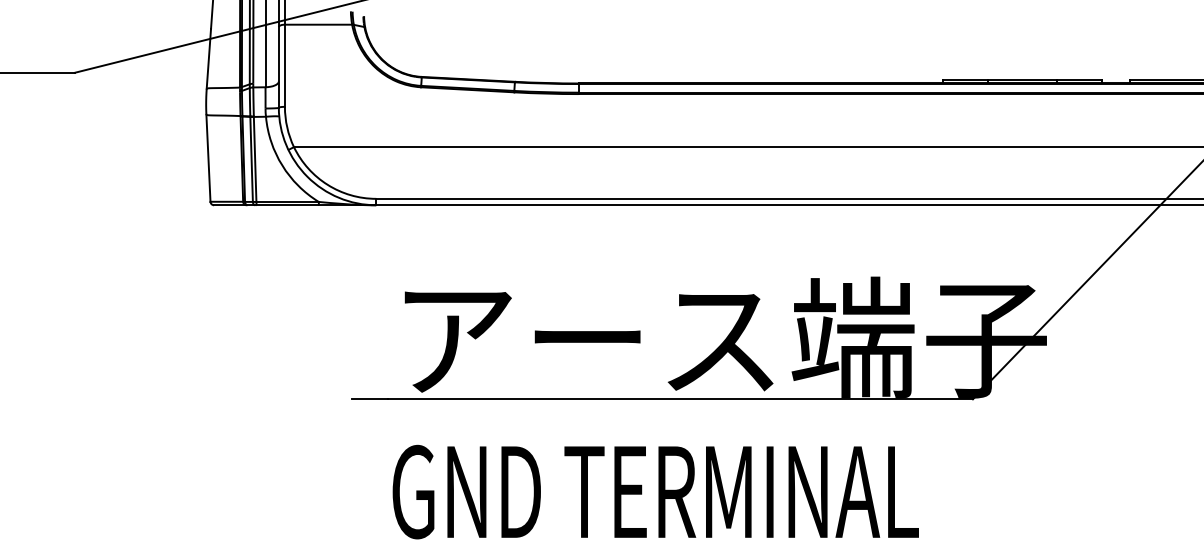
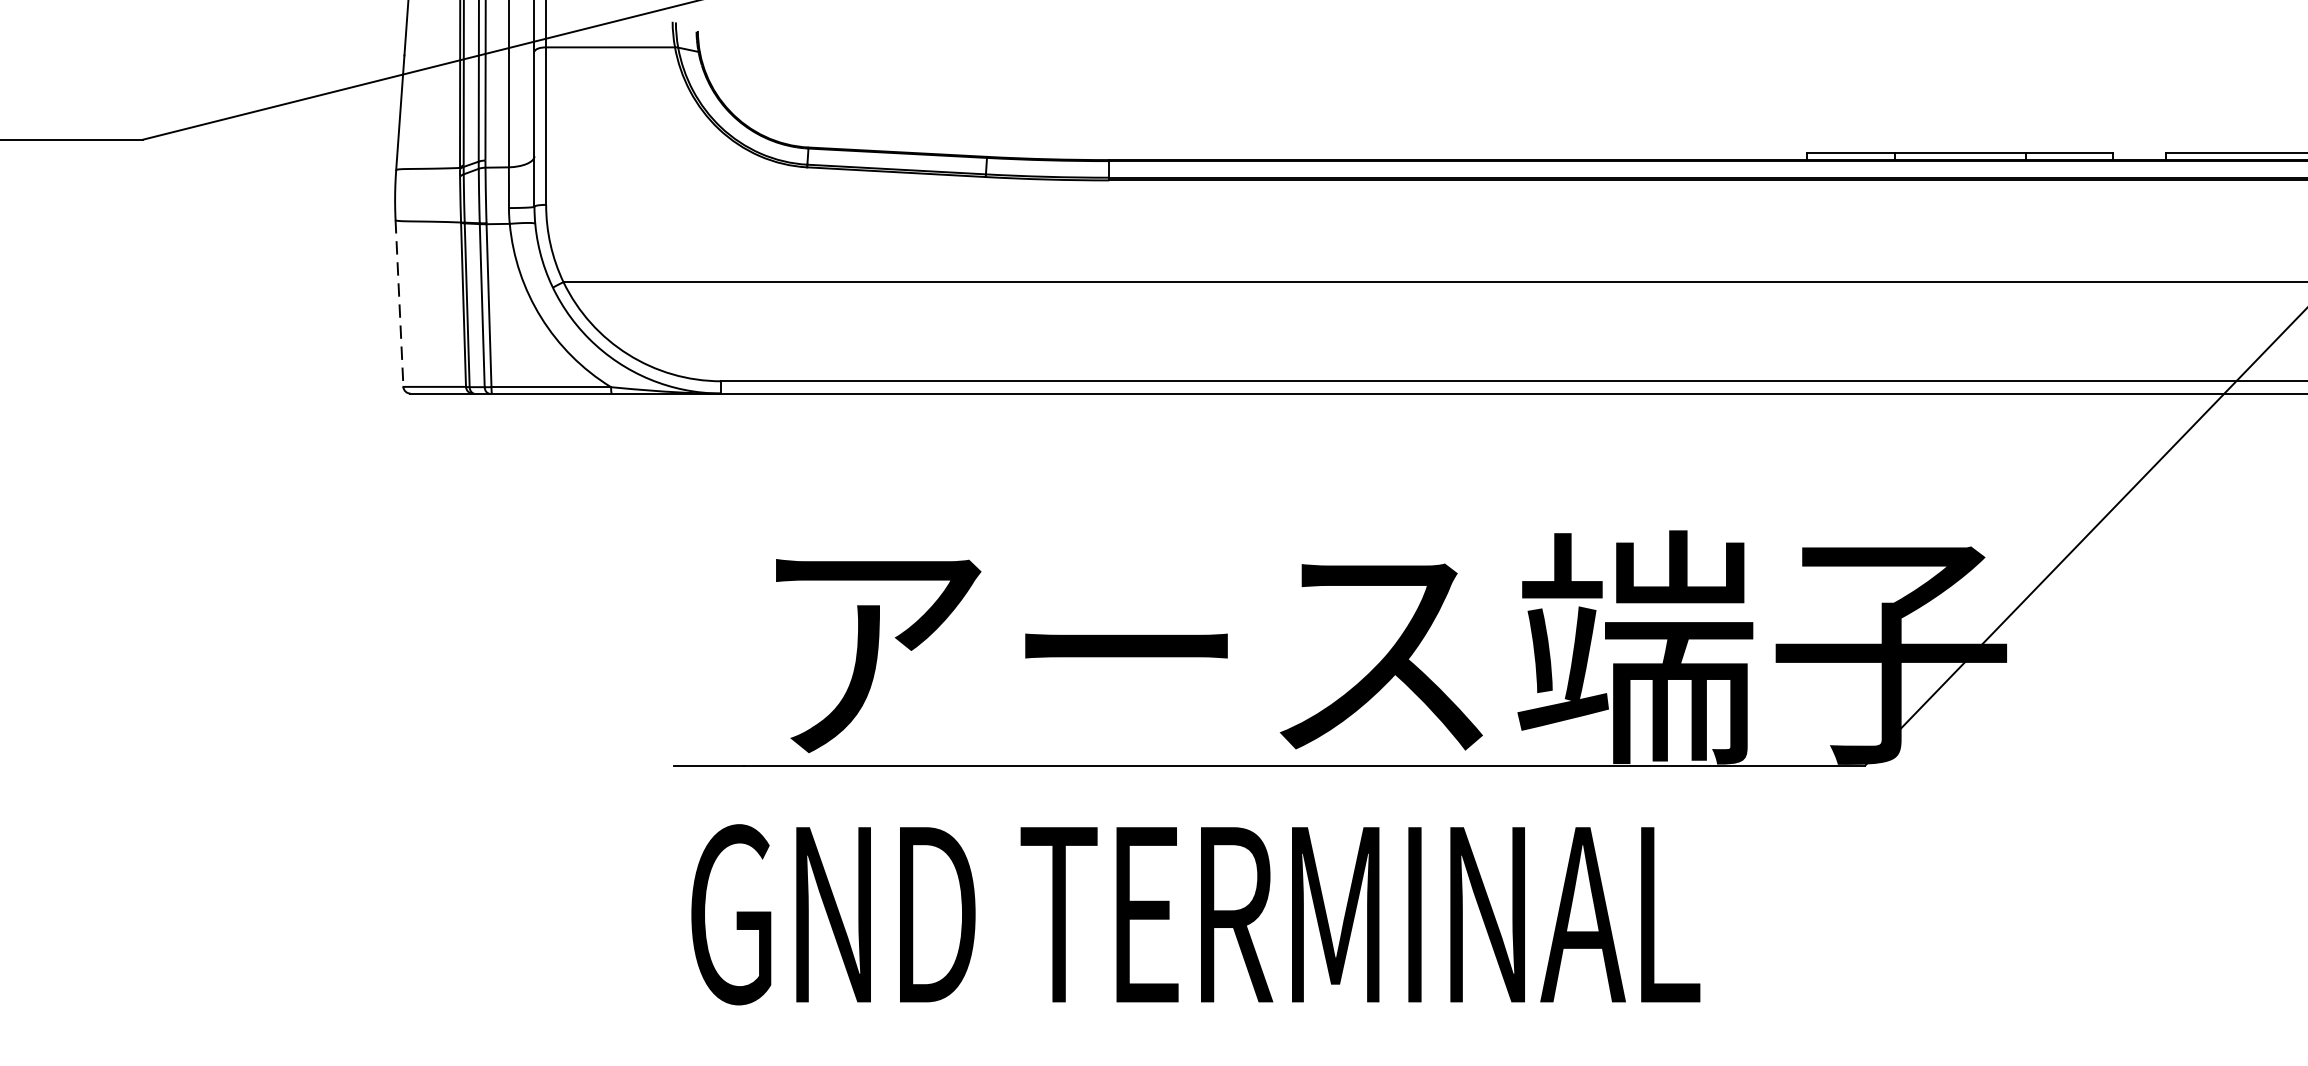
line: (208, 158) -> (399, 303), solid -> dashed
text: (655, 491) -> (1195, 913), moved

